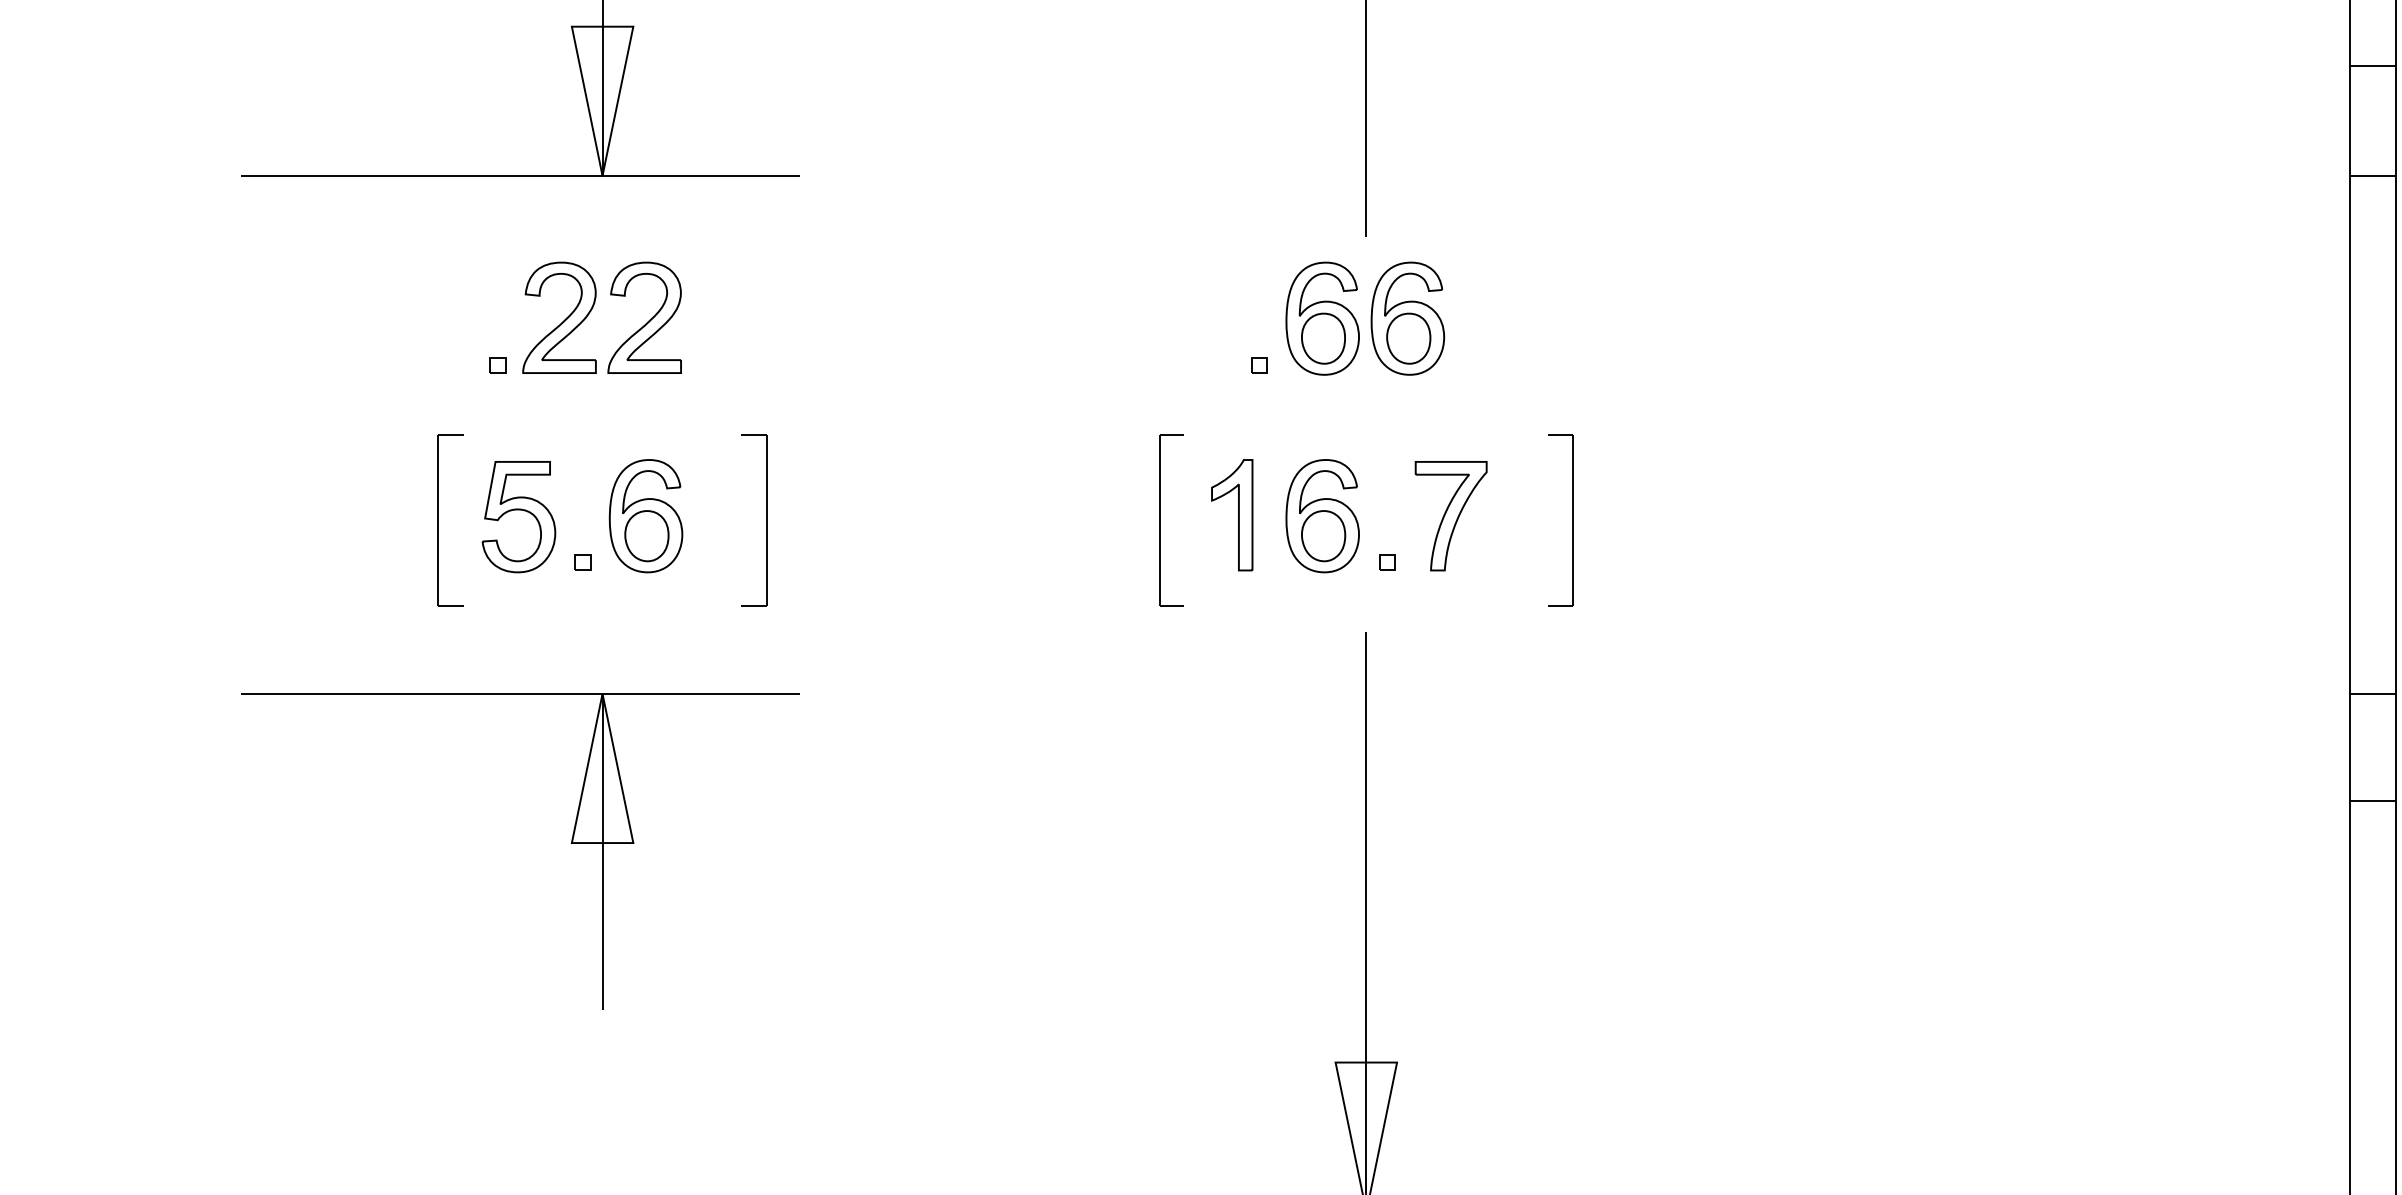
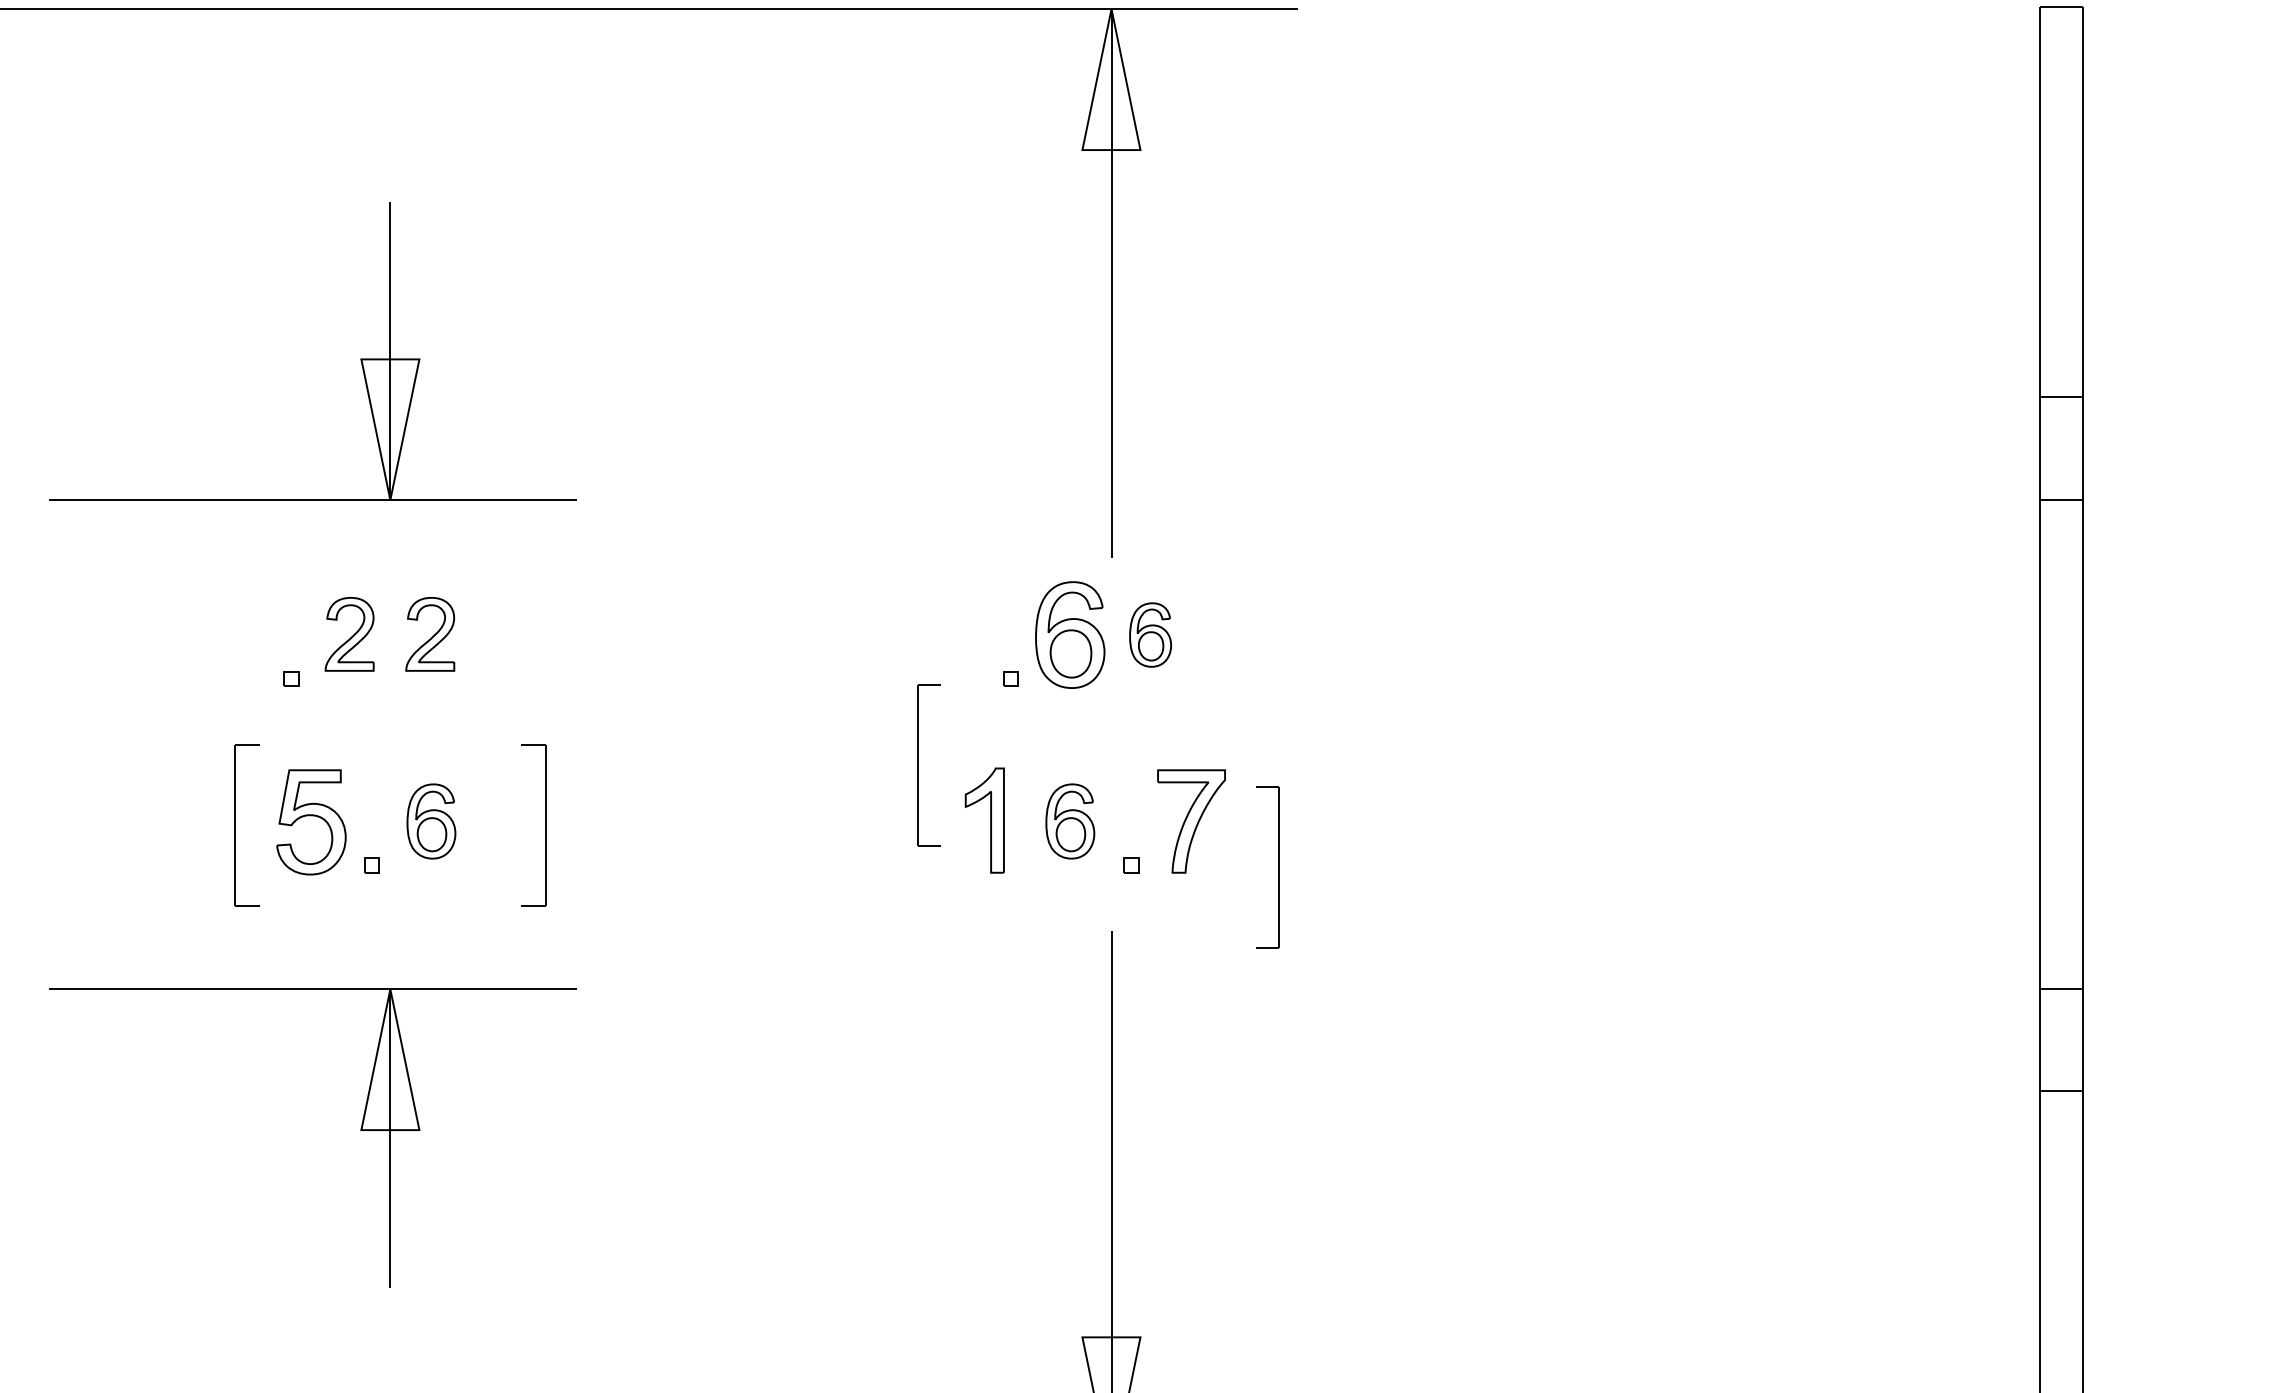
part: (559, 318) -> (349, 634), size x0.7
part: (645, 318) -> (430, 634), size x0.7
part: (1407, 318) -> (1150, 634), size x0.6
part: (646, 516) -> (431, 821), size x0.7
part: (1322, 516) -> (1070, 821), size x0.7
part: (1160, 520) -> (918, 765), moved
part: (1571, 520) -> (1278, 867), moved

